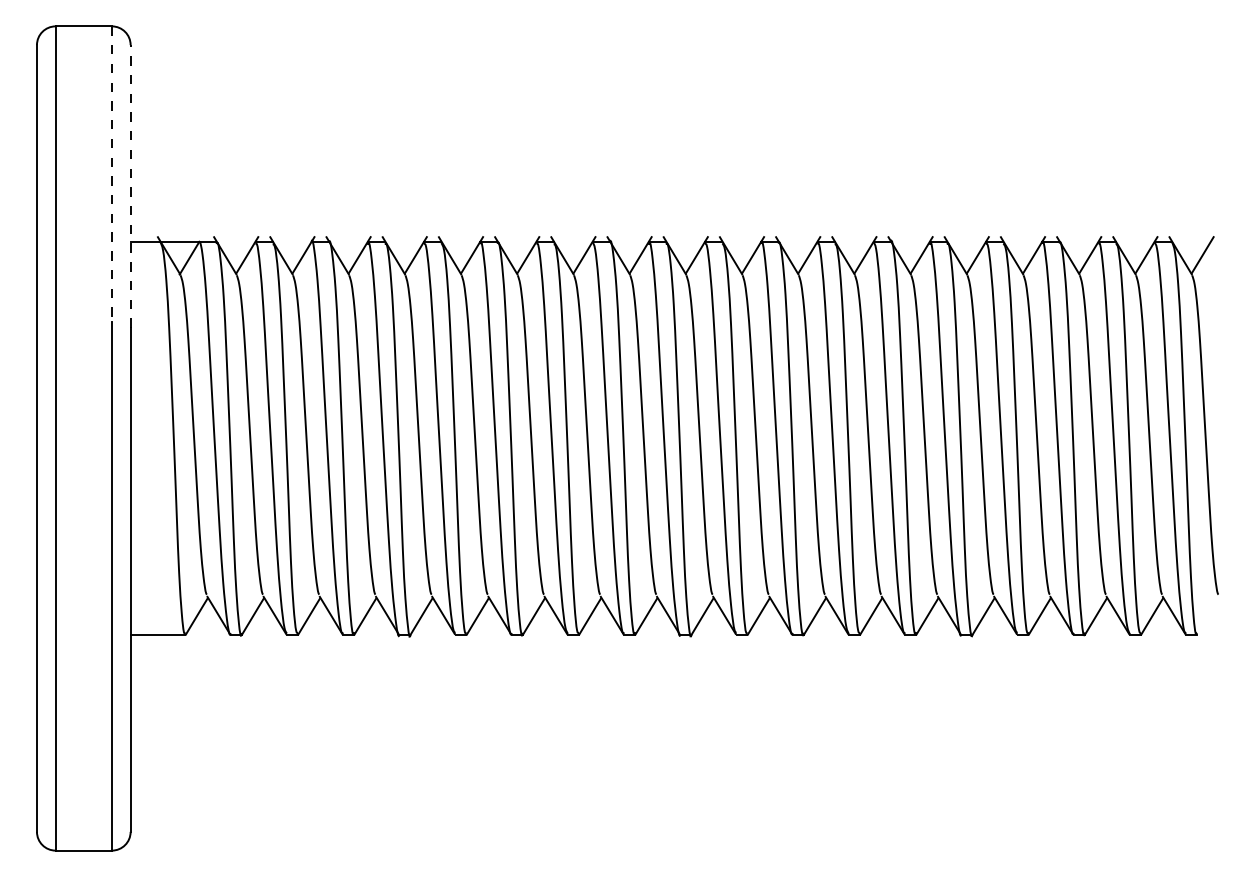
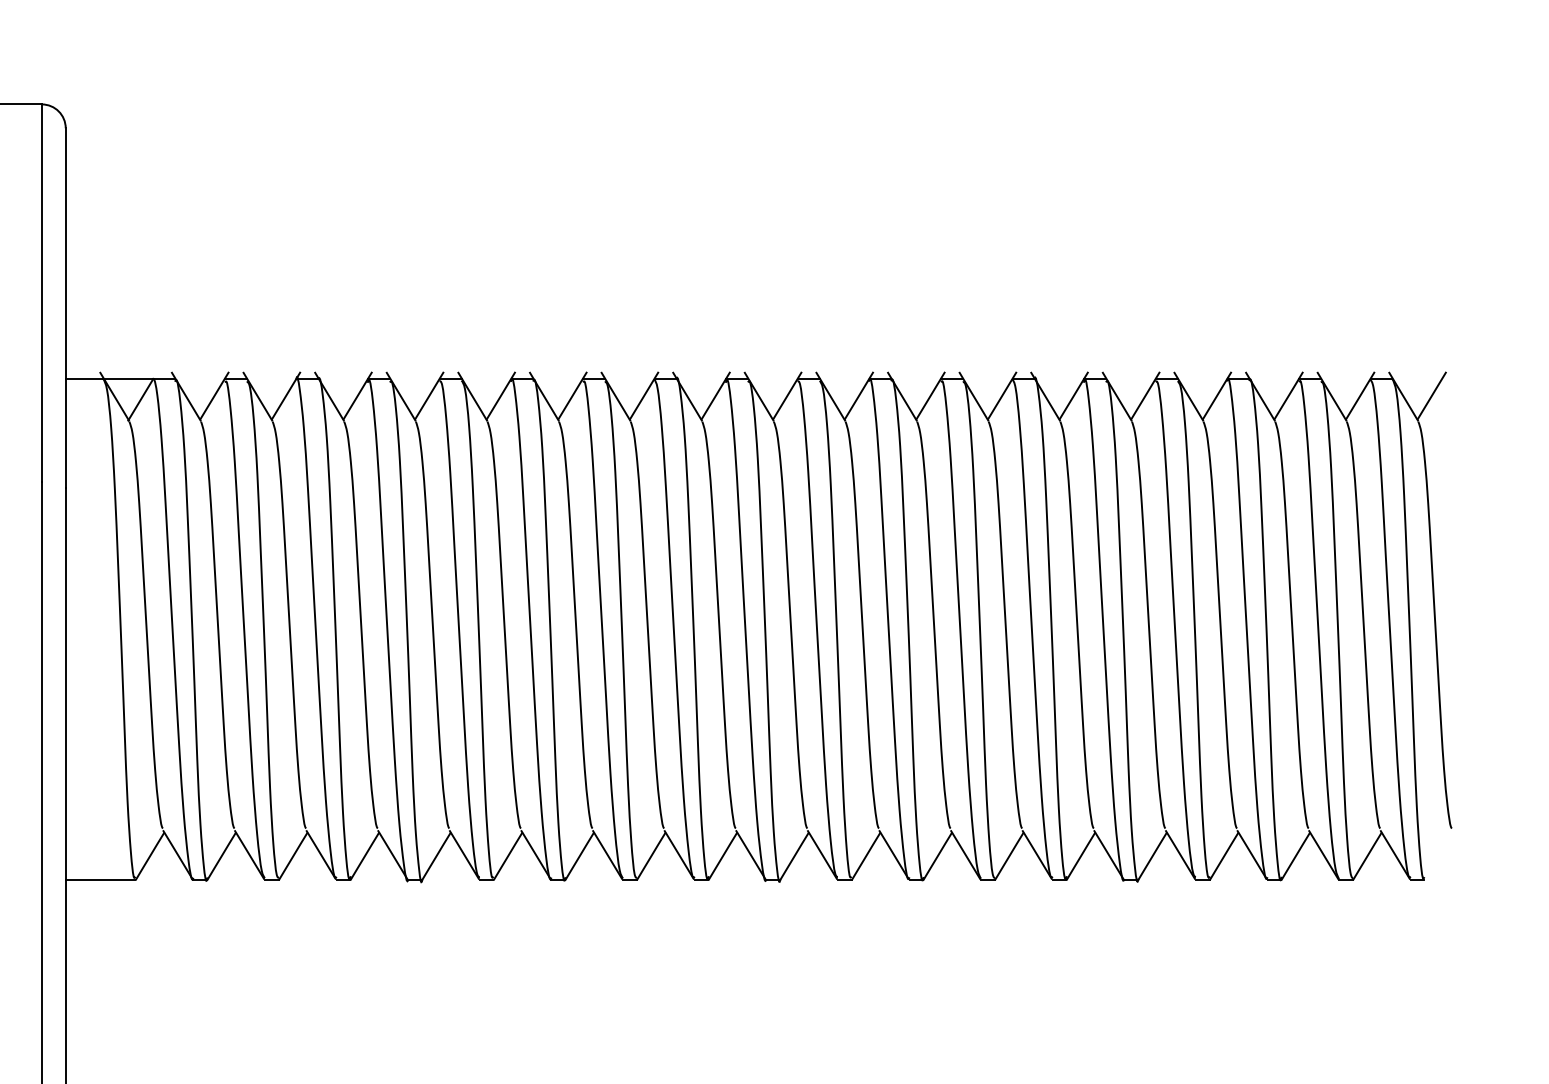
line: (111, 174) -> (41, 293), dashed -> solid
line: (130, 185) -> (65, 307), dashed -> solid

